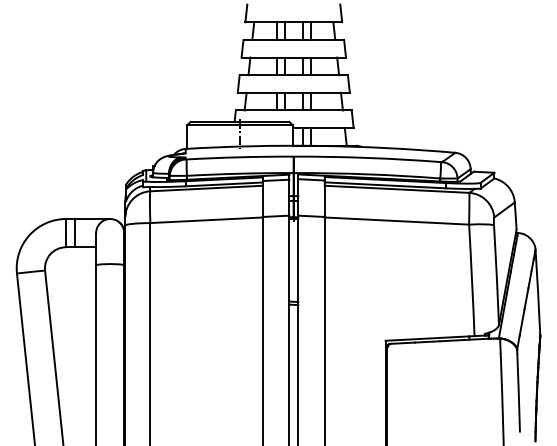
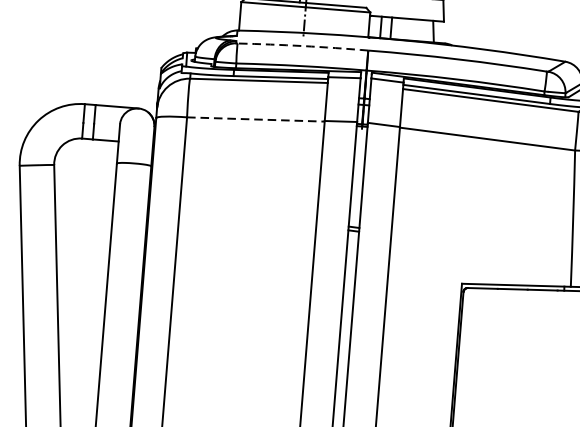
arc: (240, 157) -> (303, 46), solid -> dashed
line: (207, 220) -> (256, 119), solid -> dashed

